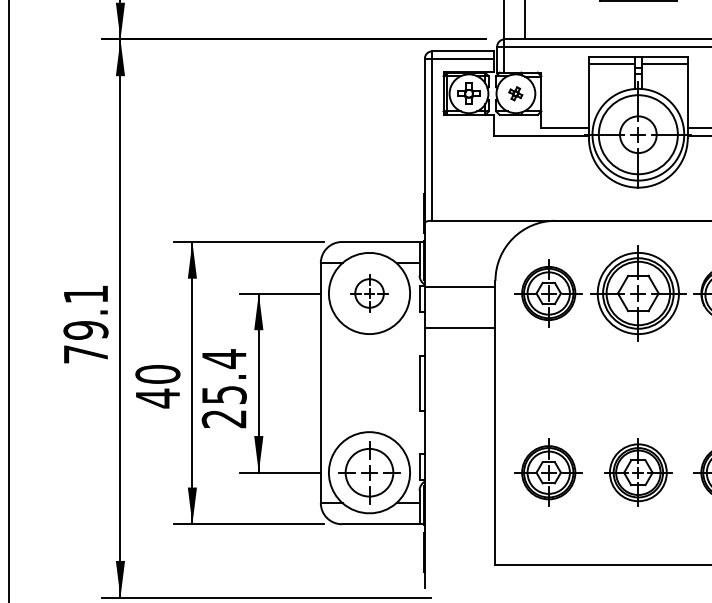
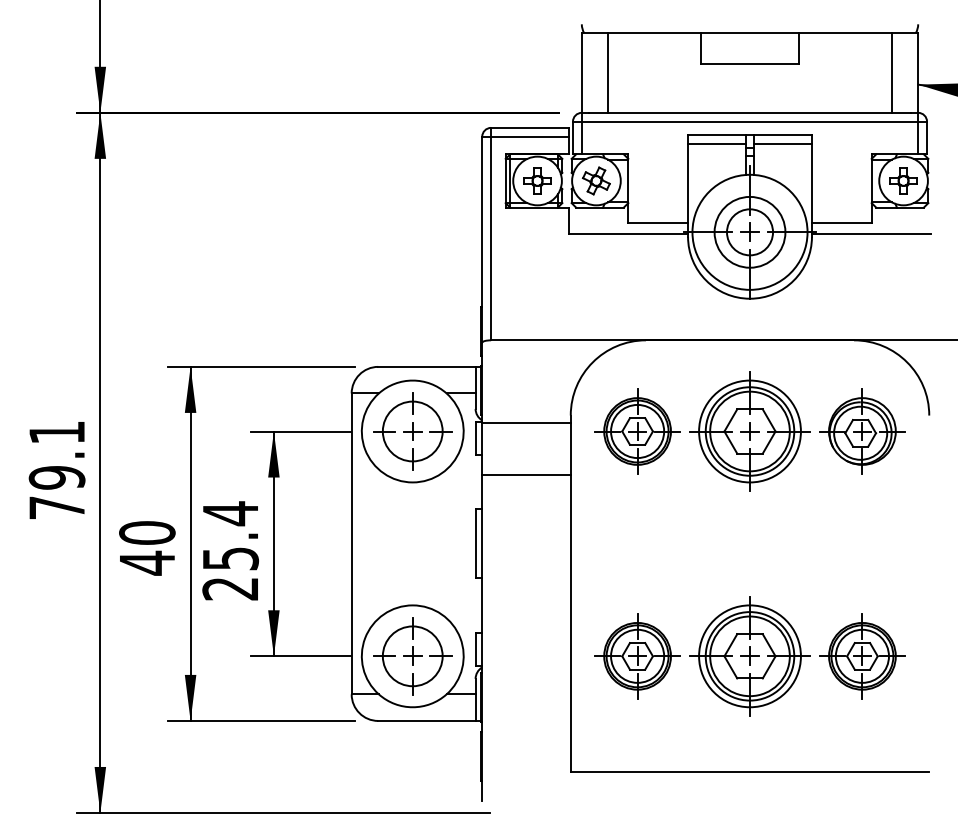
part: (515, 93) -> (595, 180), size x1.67
circle: (637, 134) -> (749, 231), size x0.71
part: (369, 293) -> (412, 431), size x1.67
part: (637, 472) -> (749, 656), size x1.43

